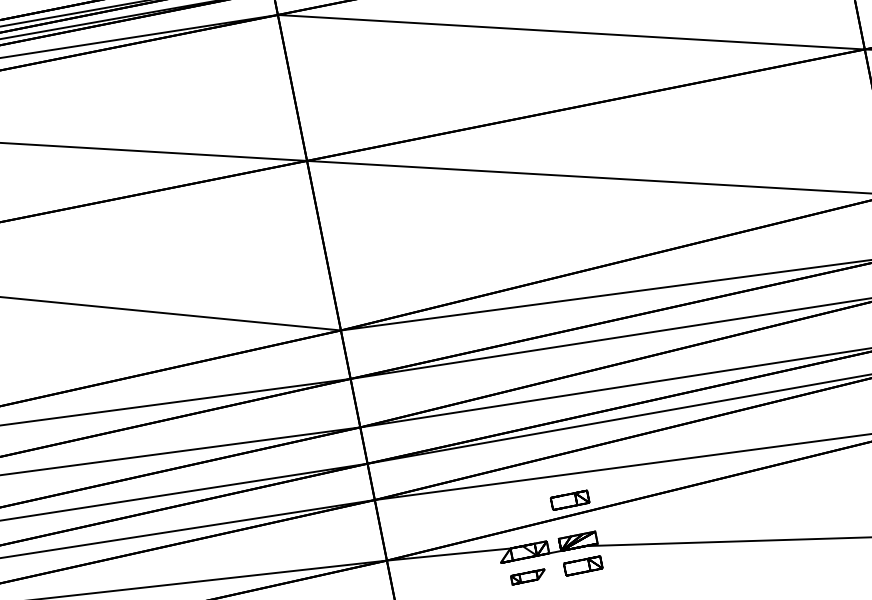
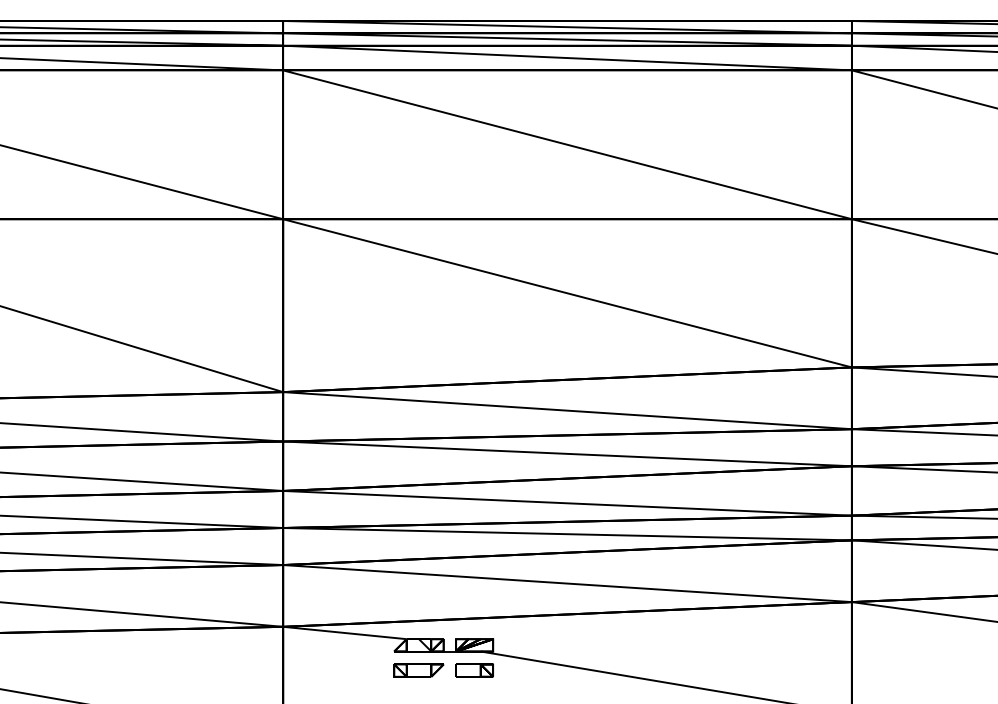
part: (570, 500) -> (474, 603), removed
part: (528, 576) -> (418, 670), size x1.43

